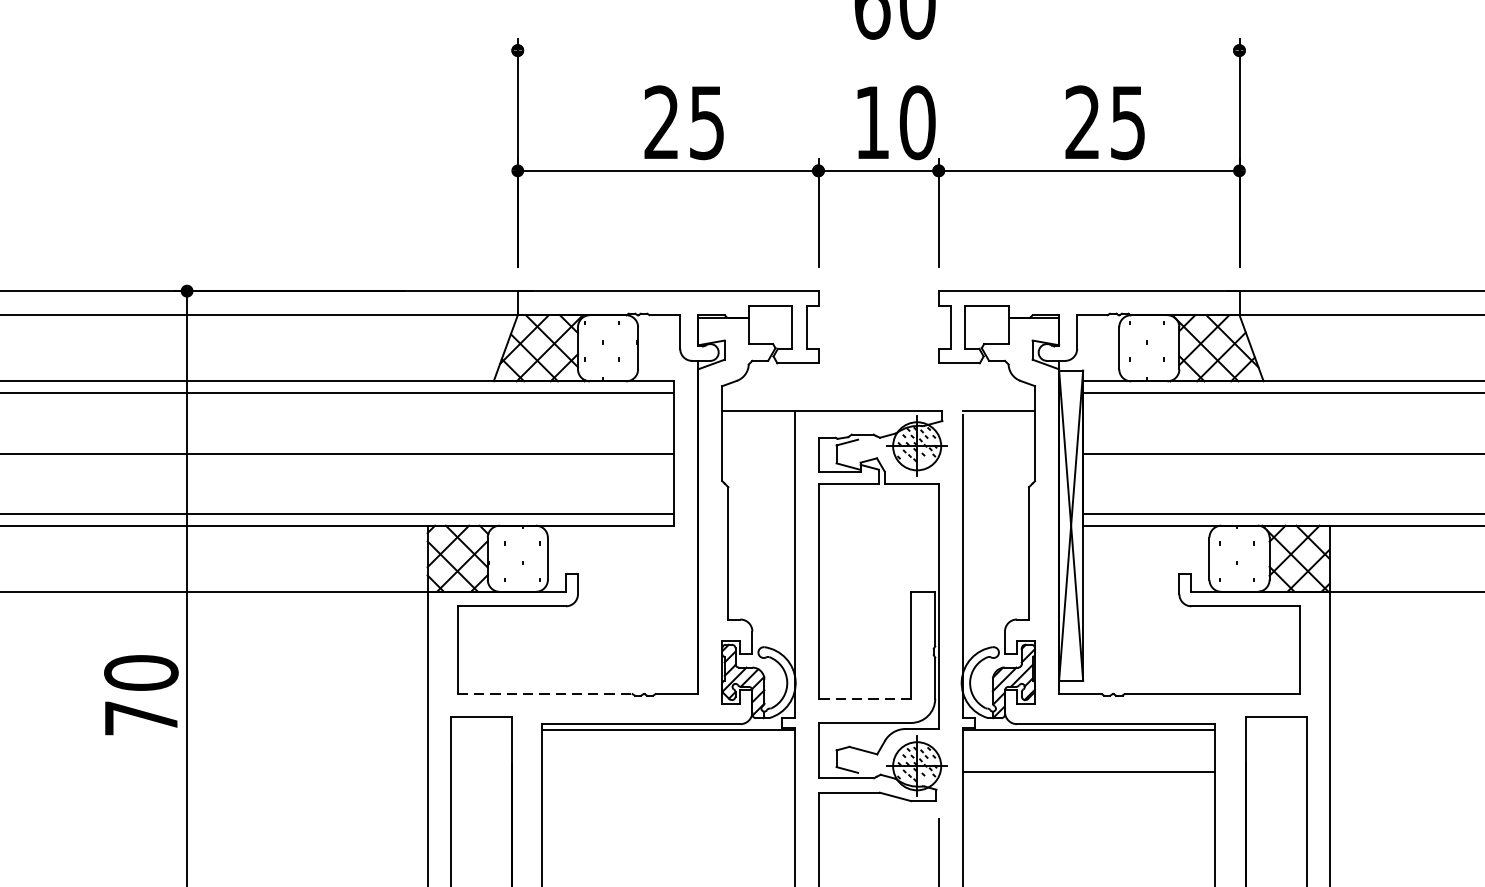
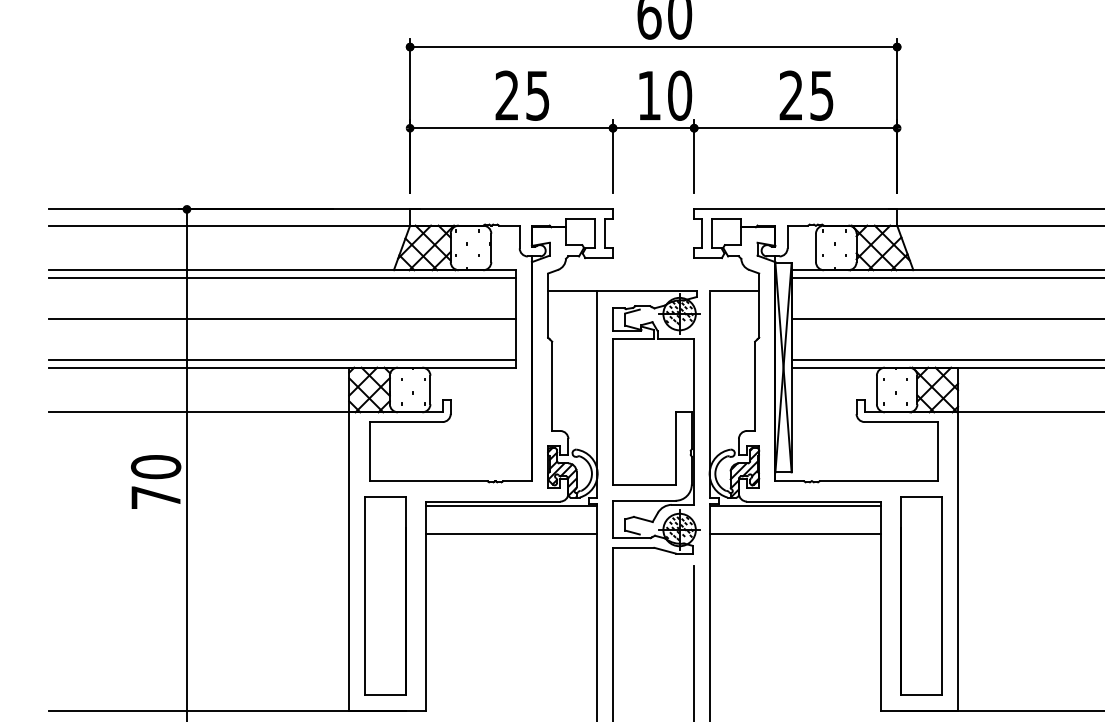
line: (878, 51) -> (653, 47), added
line: (546, 694) -> (429, 481), dashed -> solid
line: (863, 698) -> (643, 484), dashed -> solid
line: (668, 772) -> (511, 534), added

